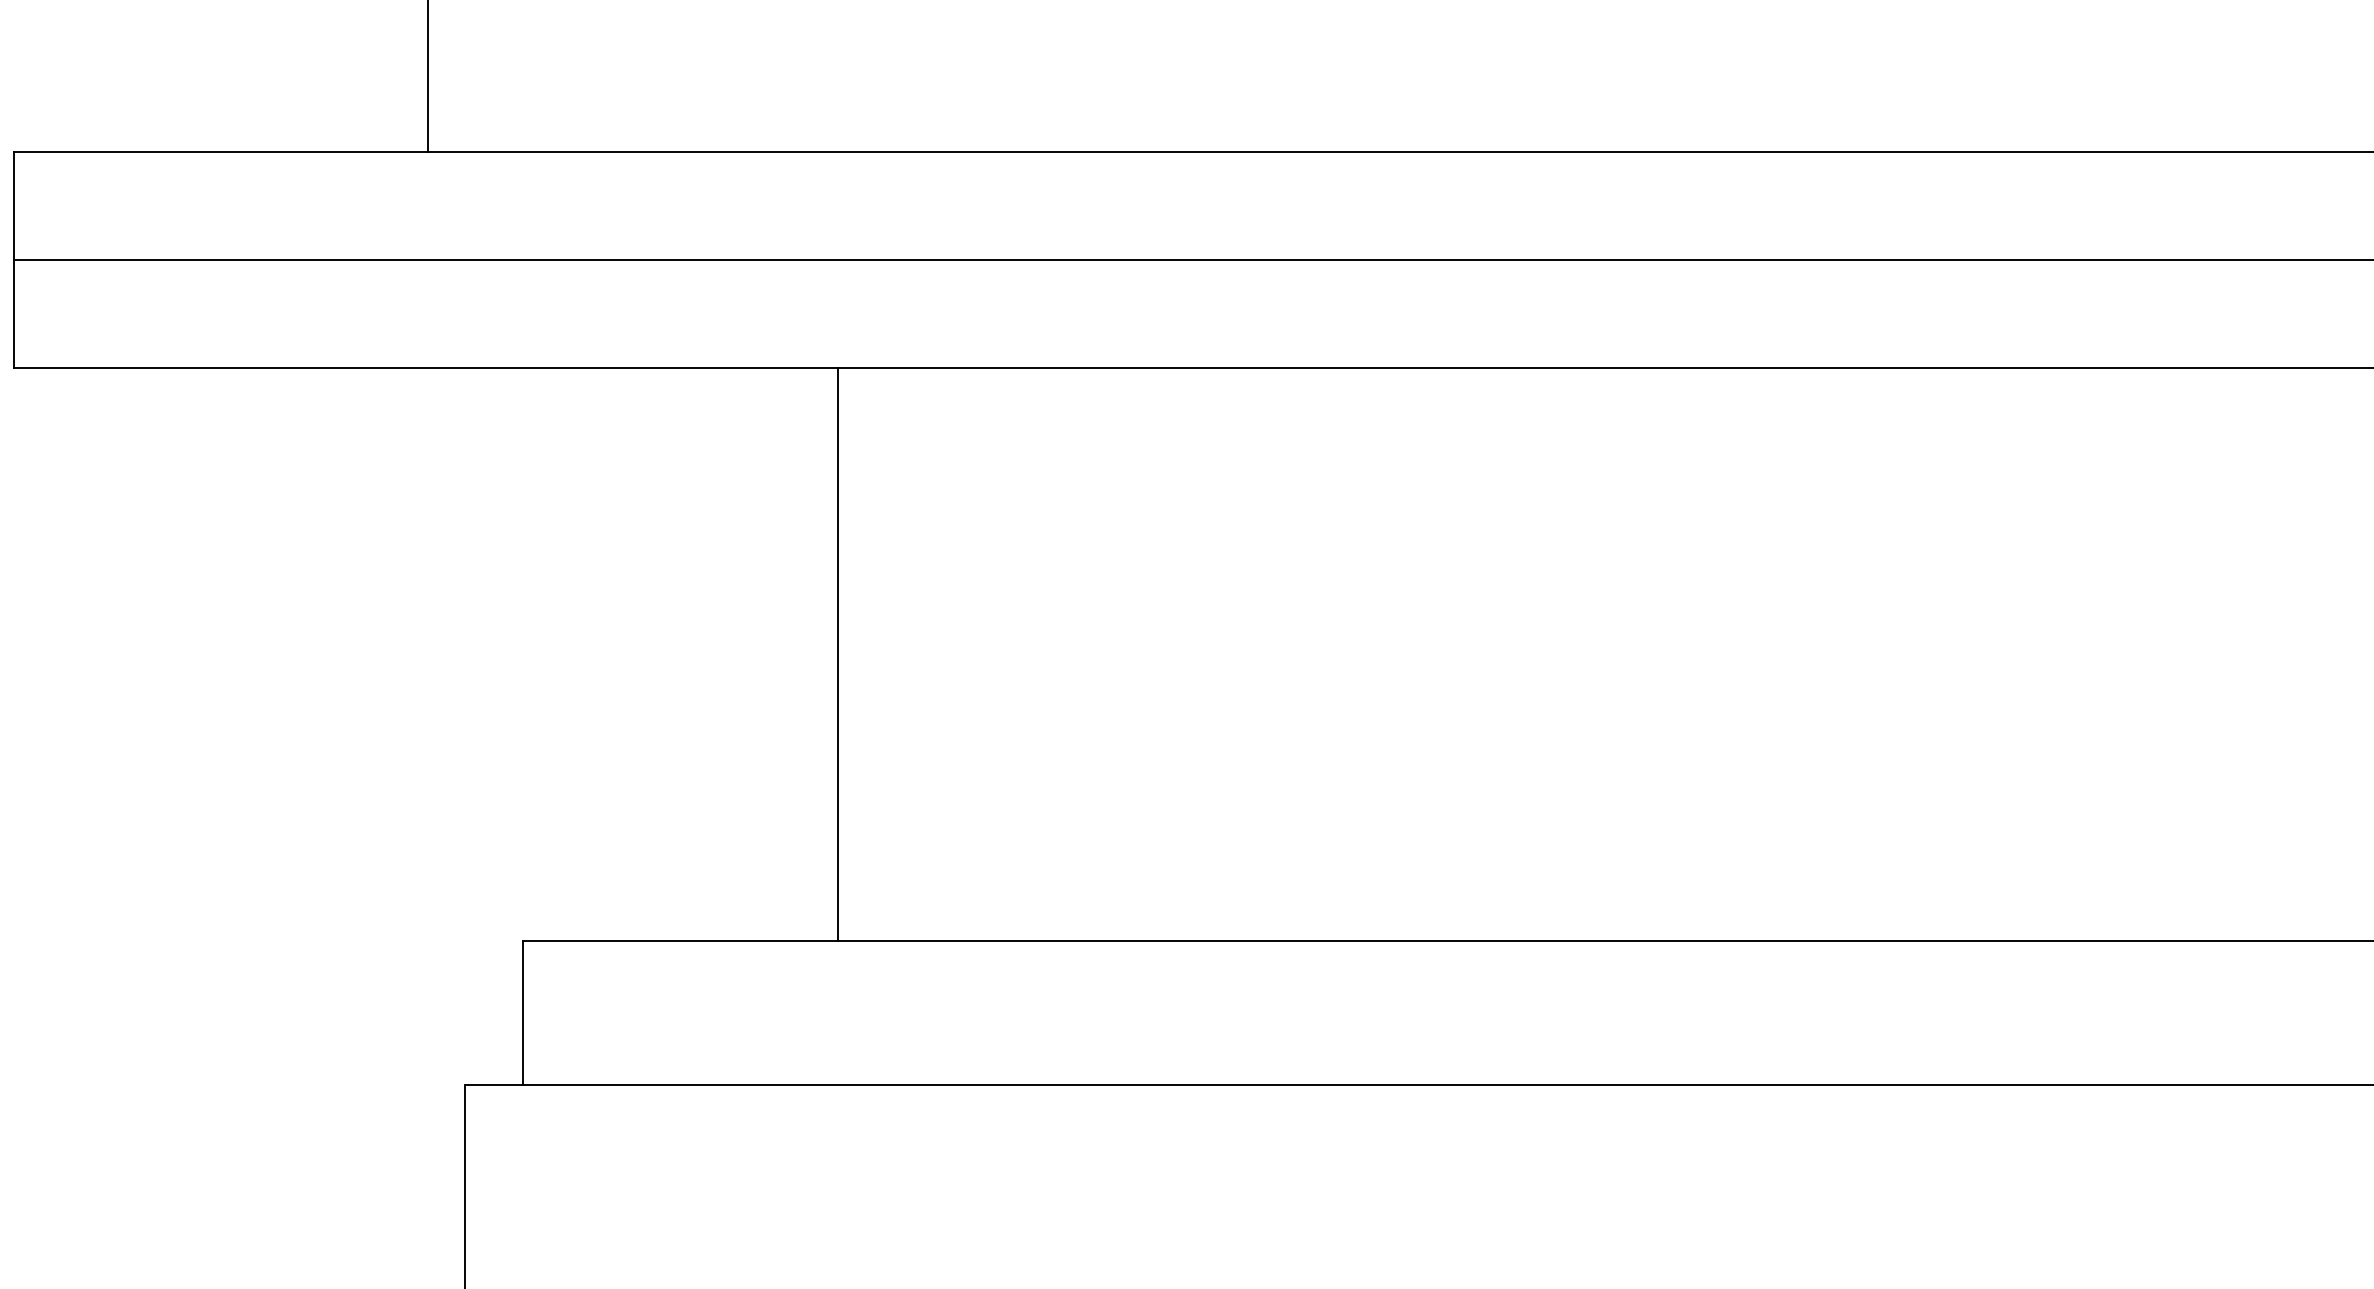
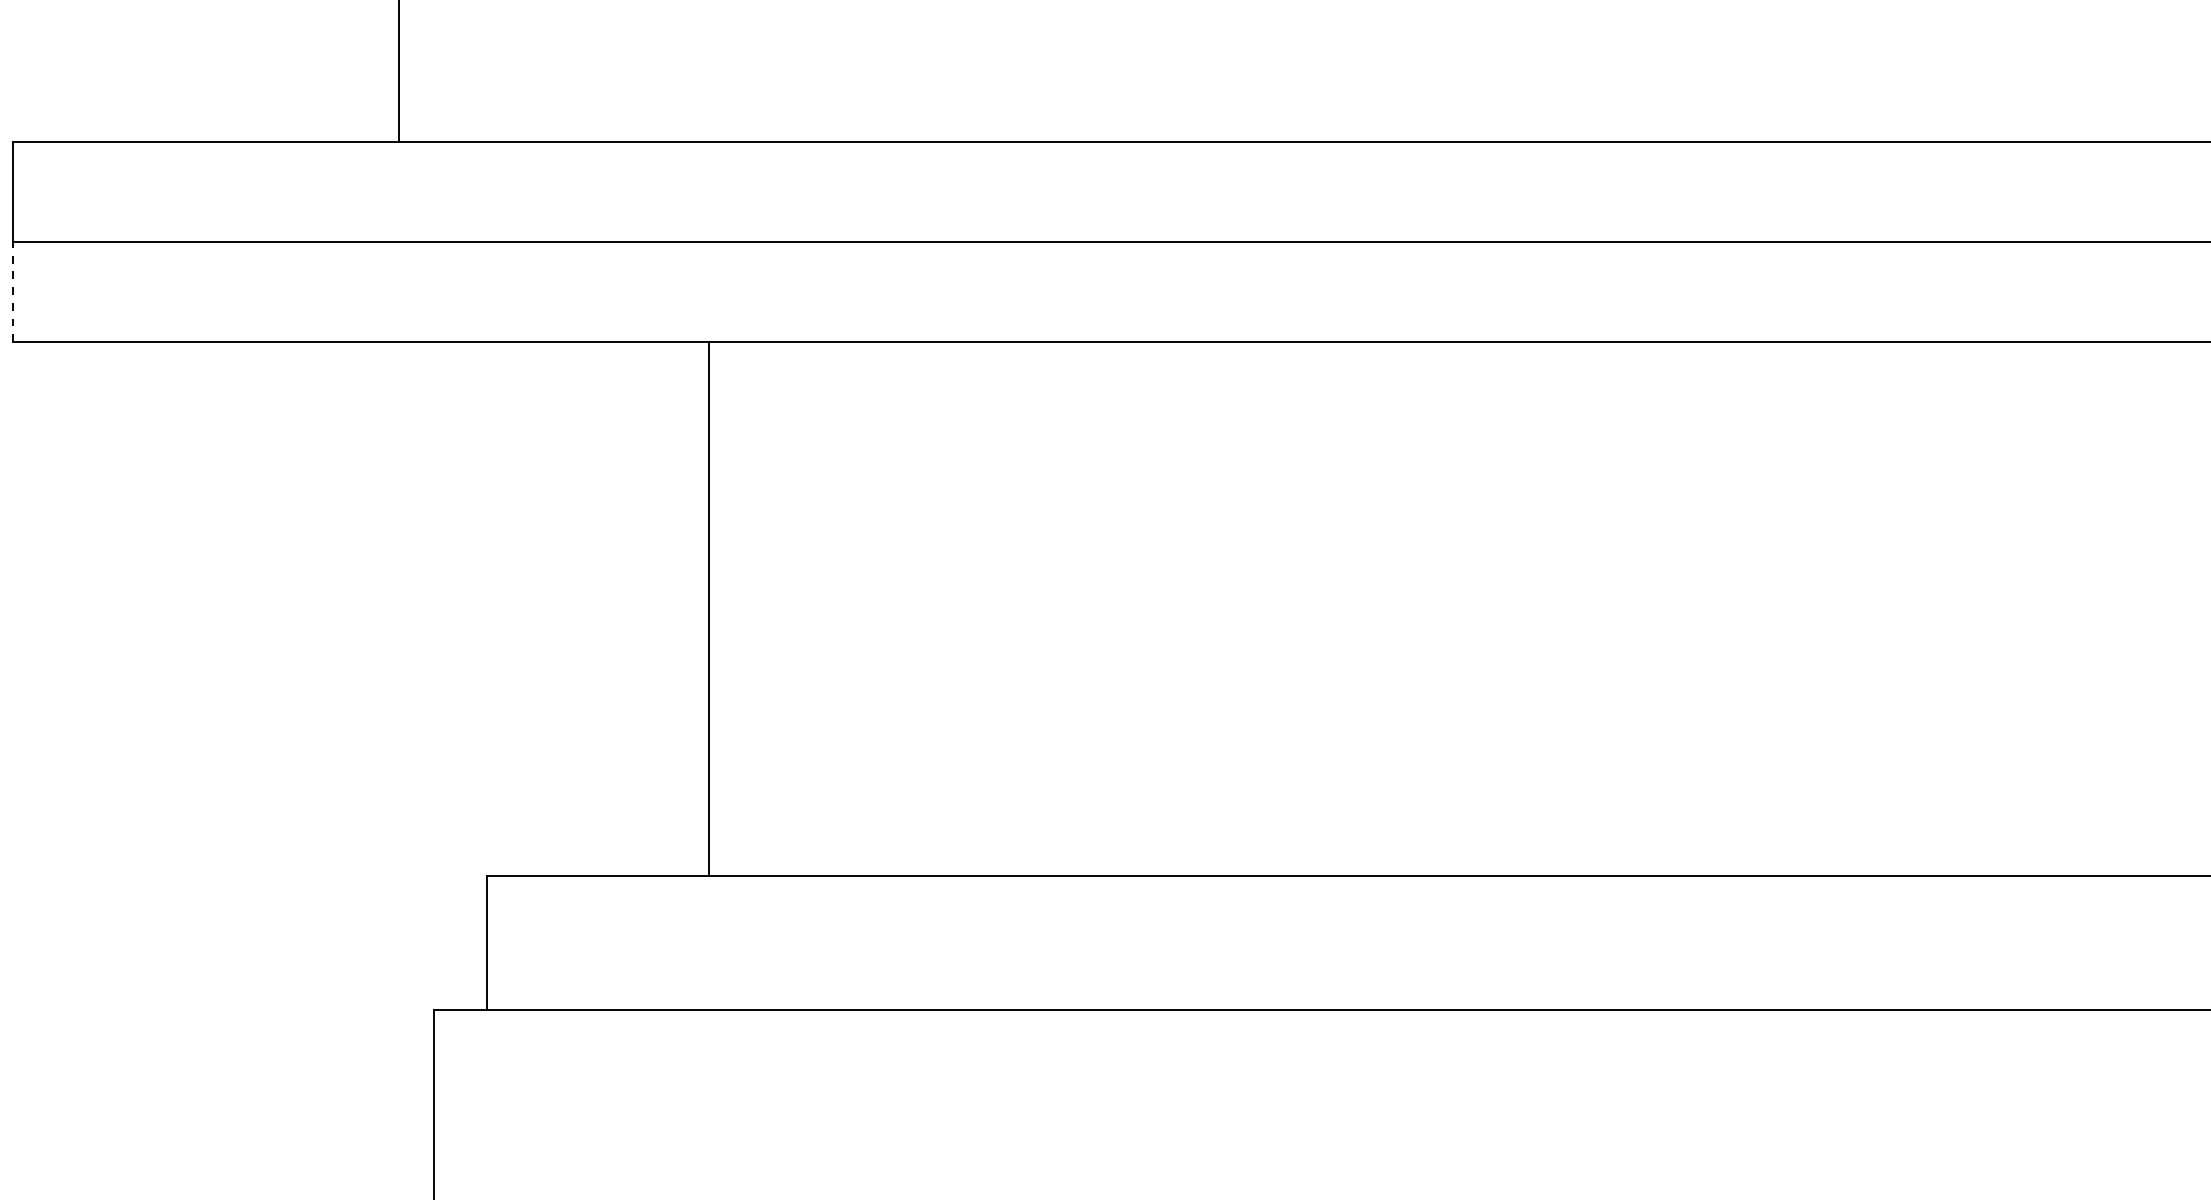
line: (13, 313) -> (12, 291), solid -> dashed
line: (838, 654) -> (709, 609), moved

